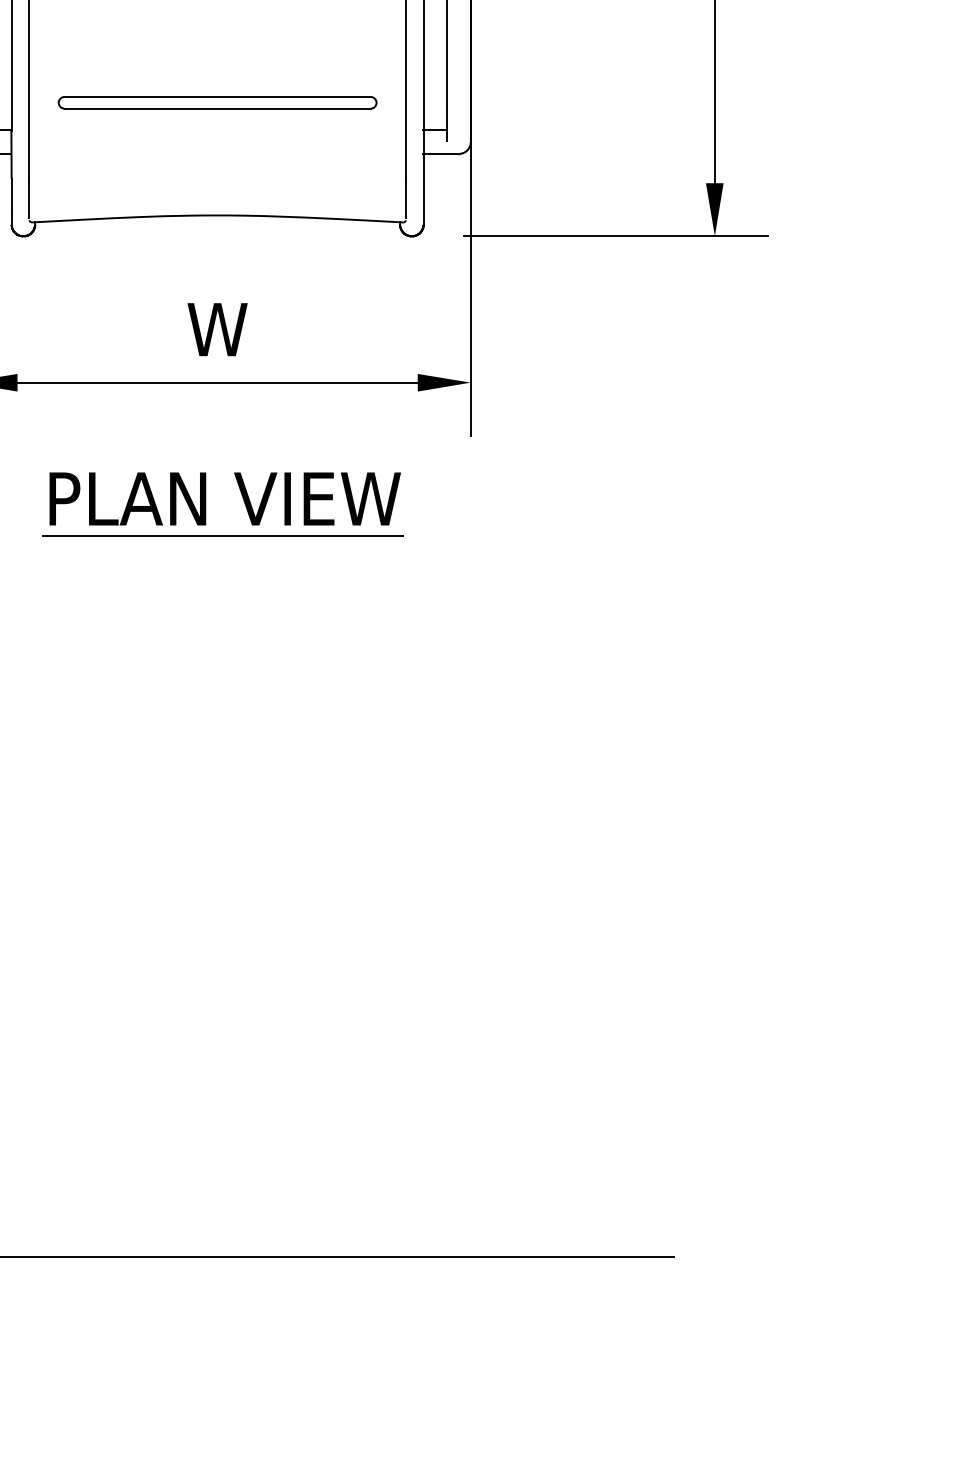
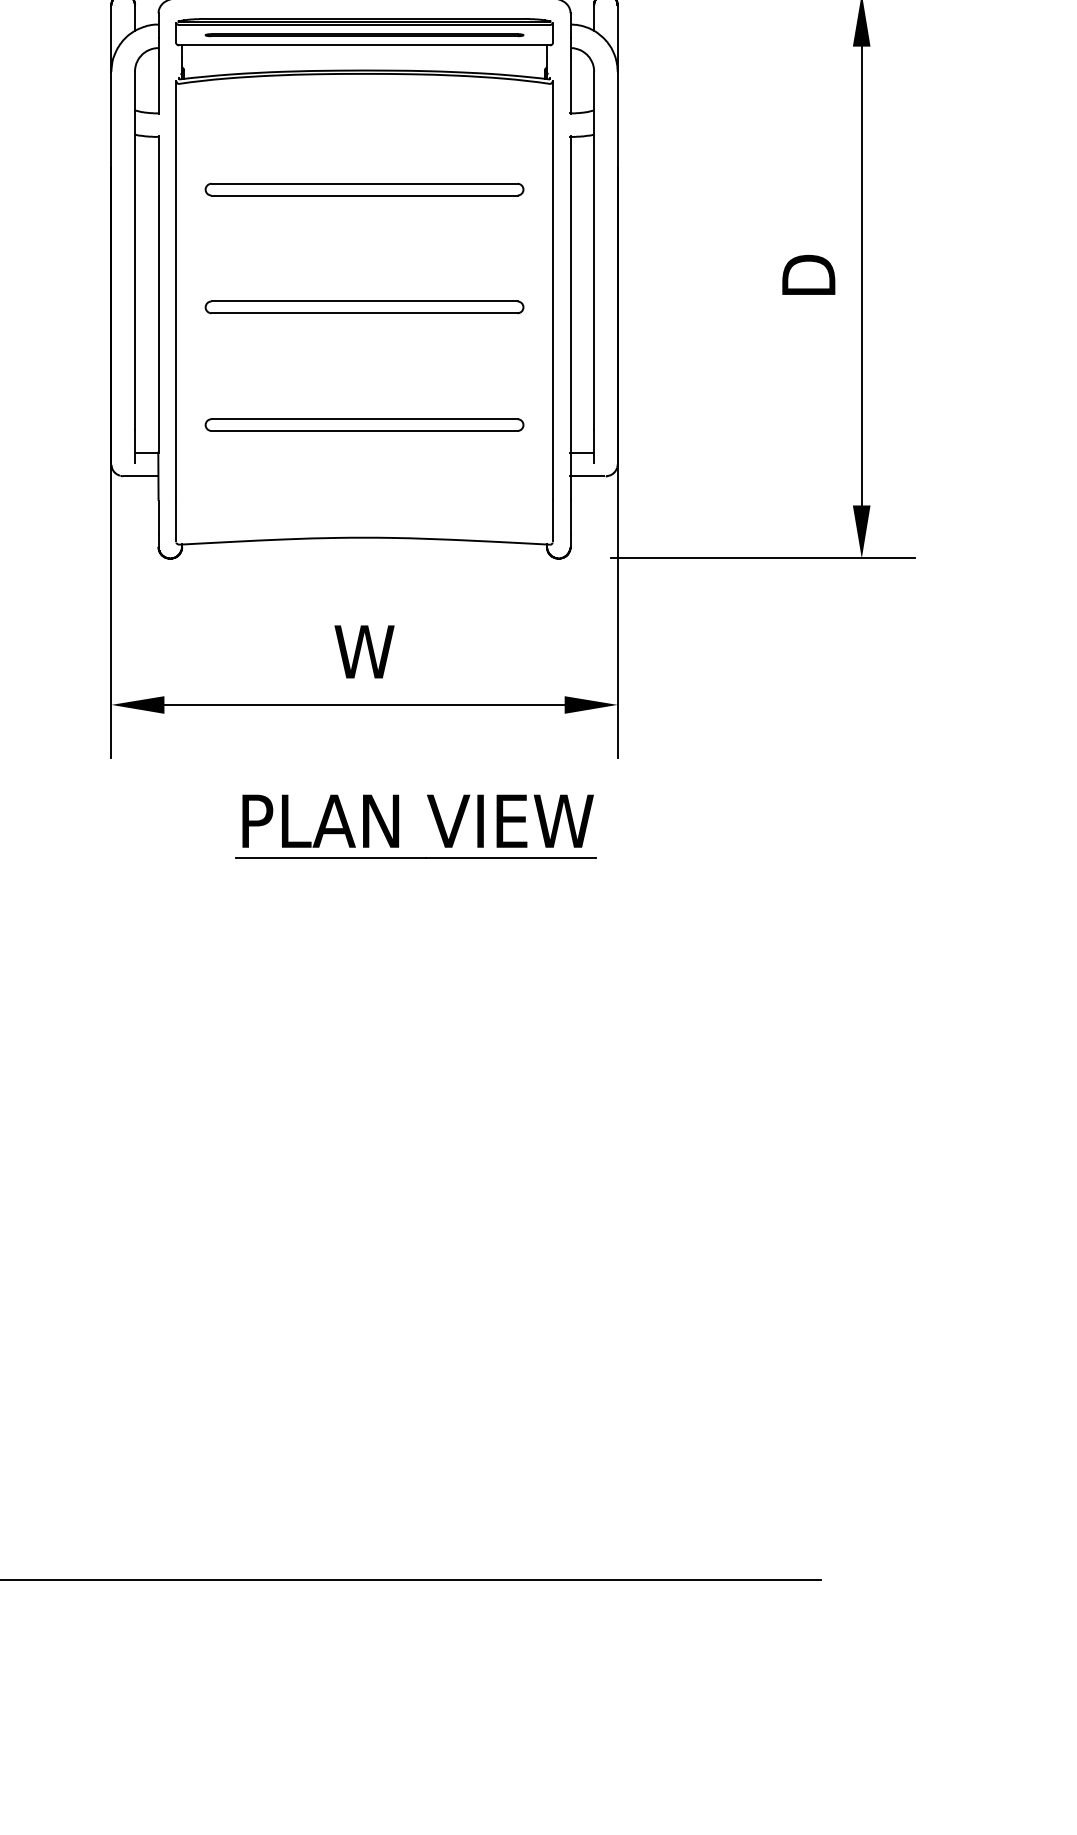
part: (206, 504) -> (399, 826), moved

